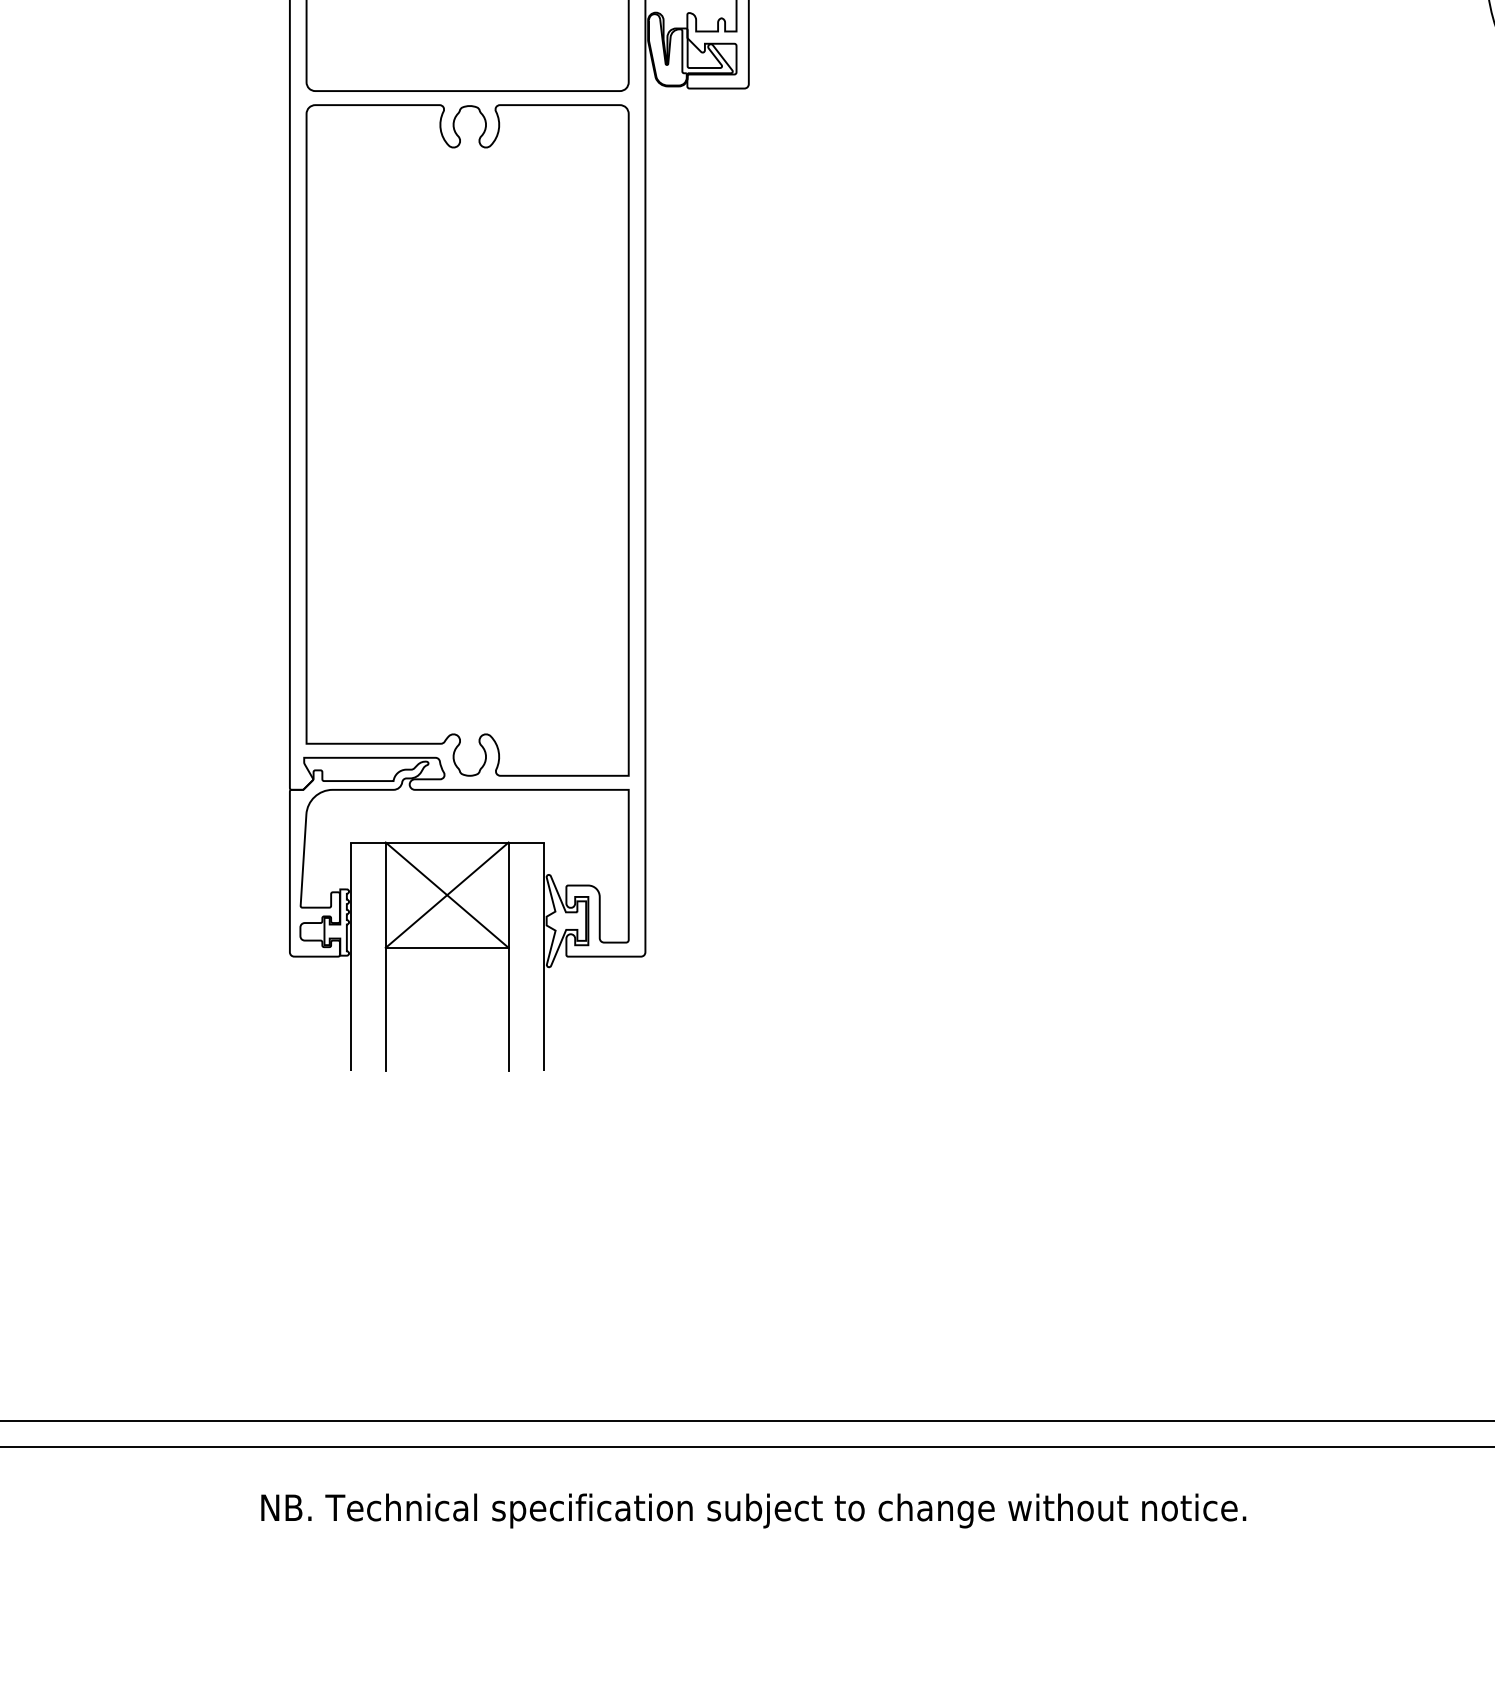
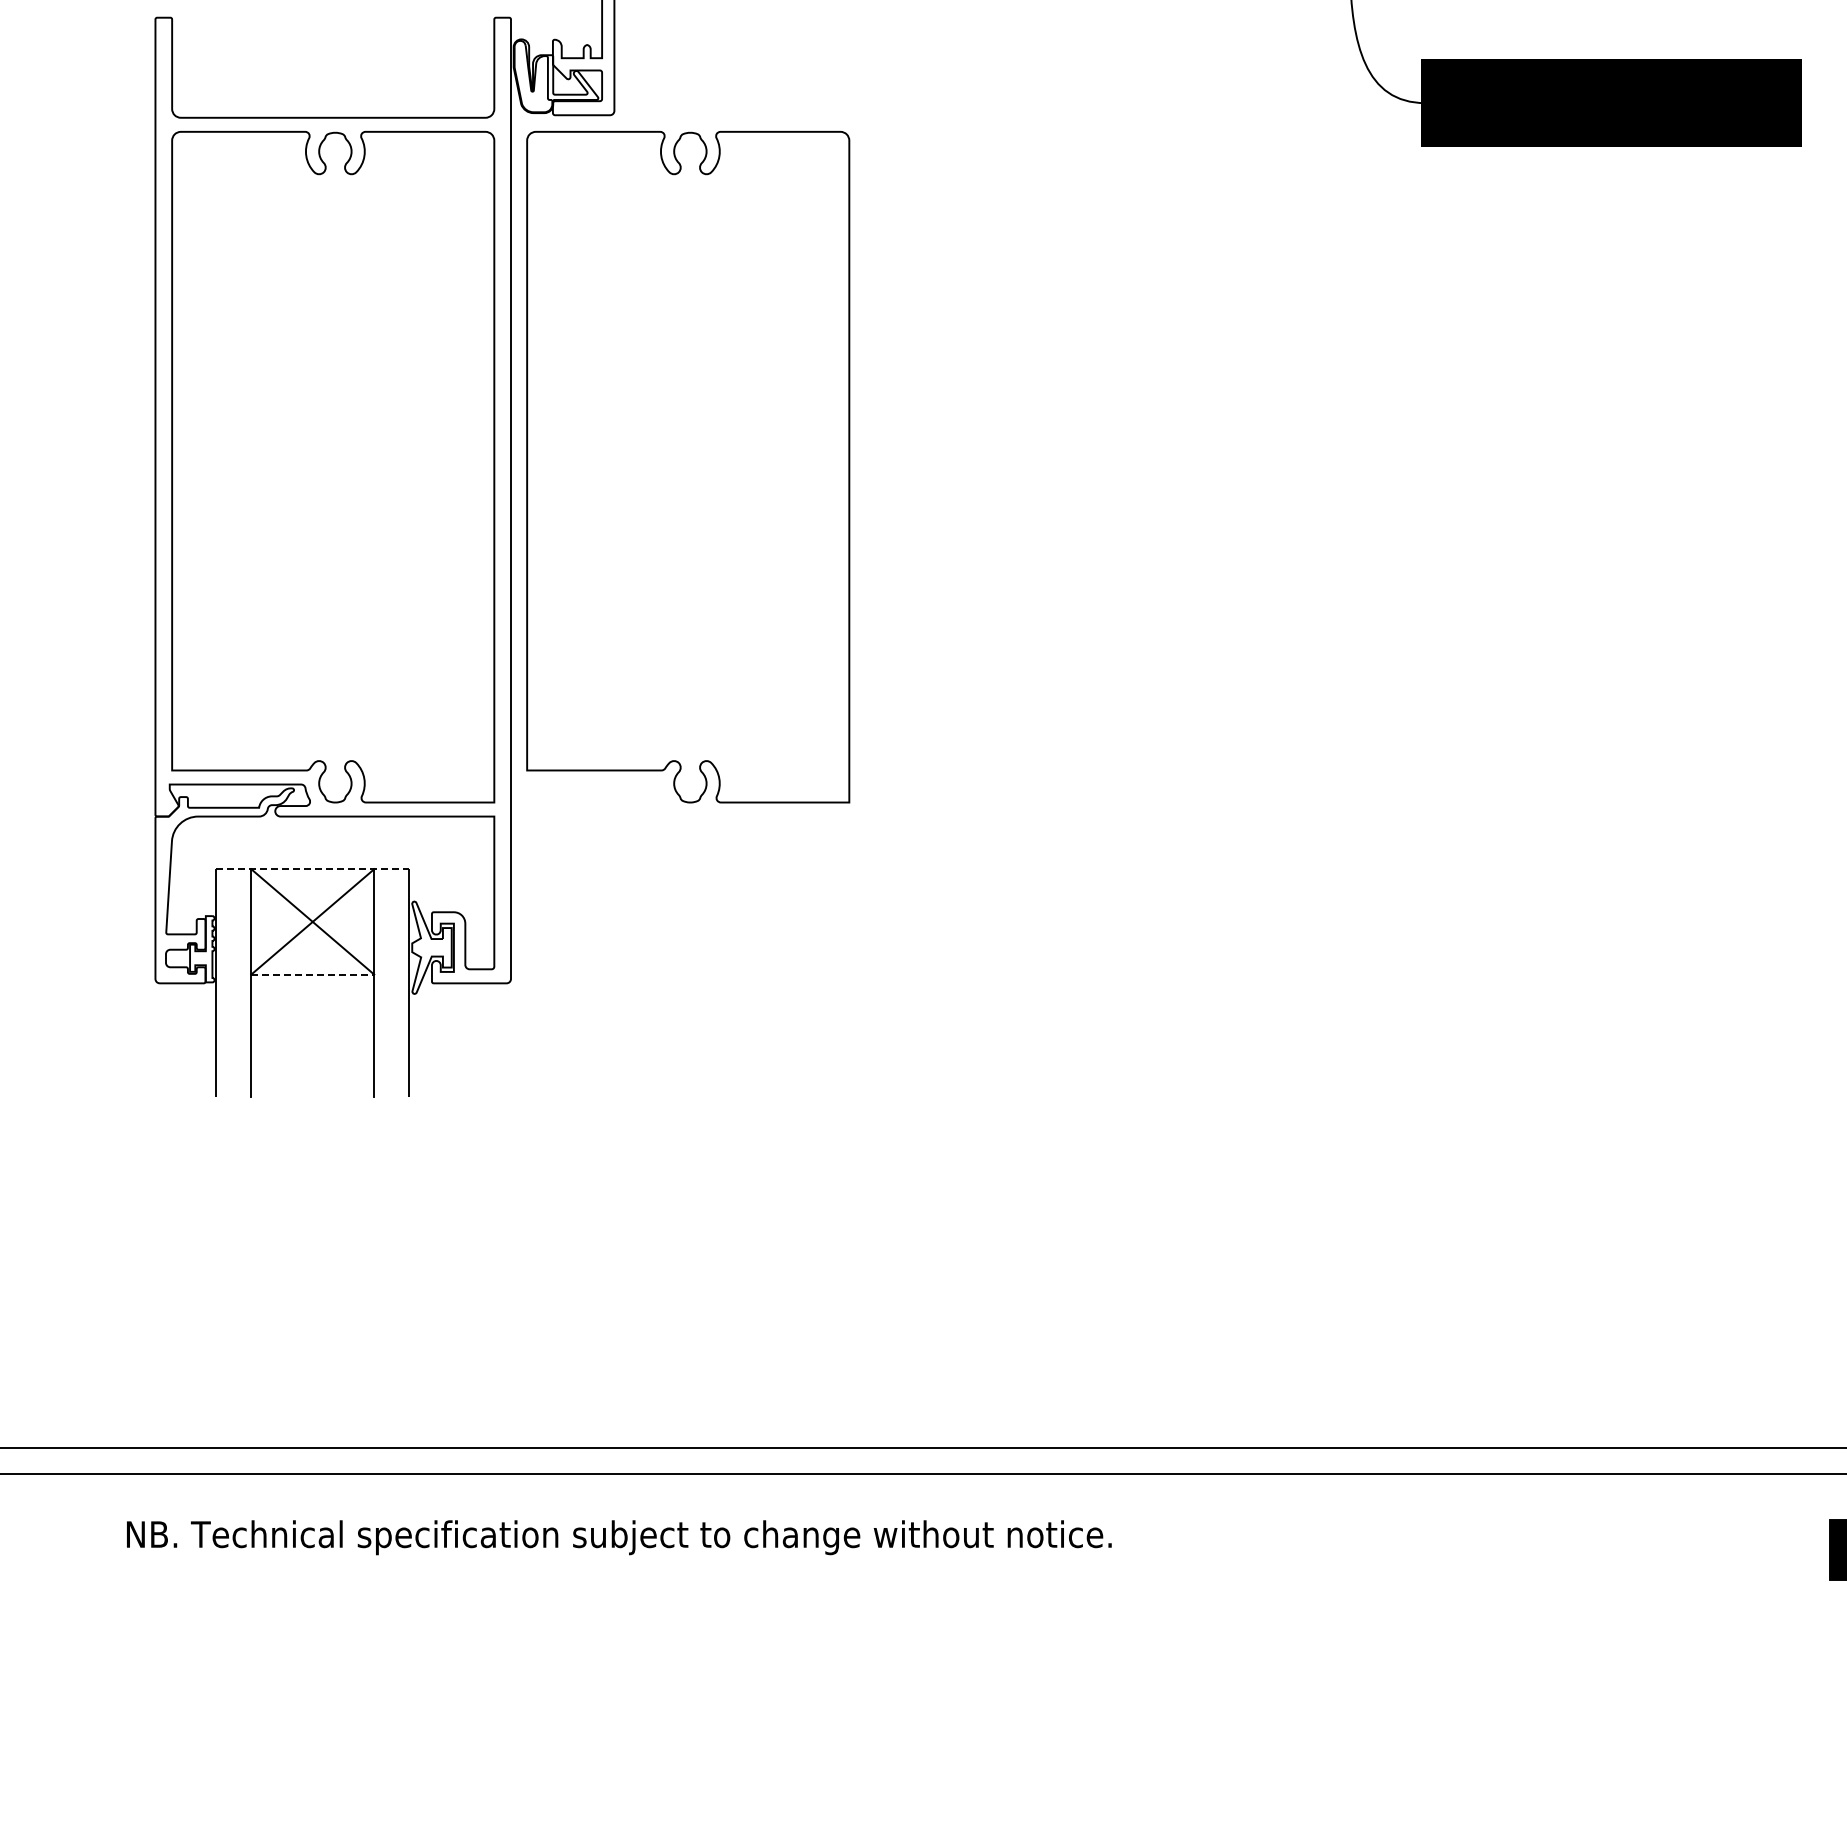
part: (822, 440) -> (688, 467), added
line: (446, 842) -> (312, 869), solid -> dashed
line: (447, 947) -> (313, 974), solid -> dashed

